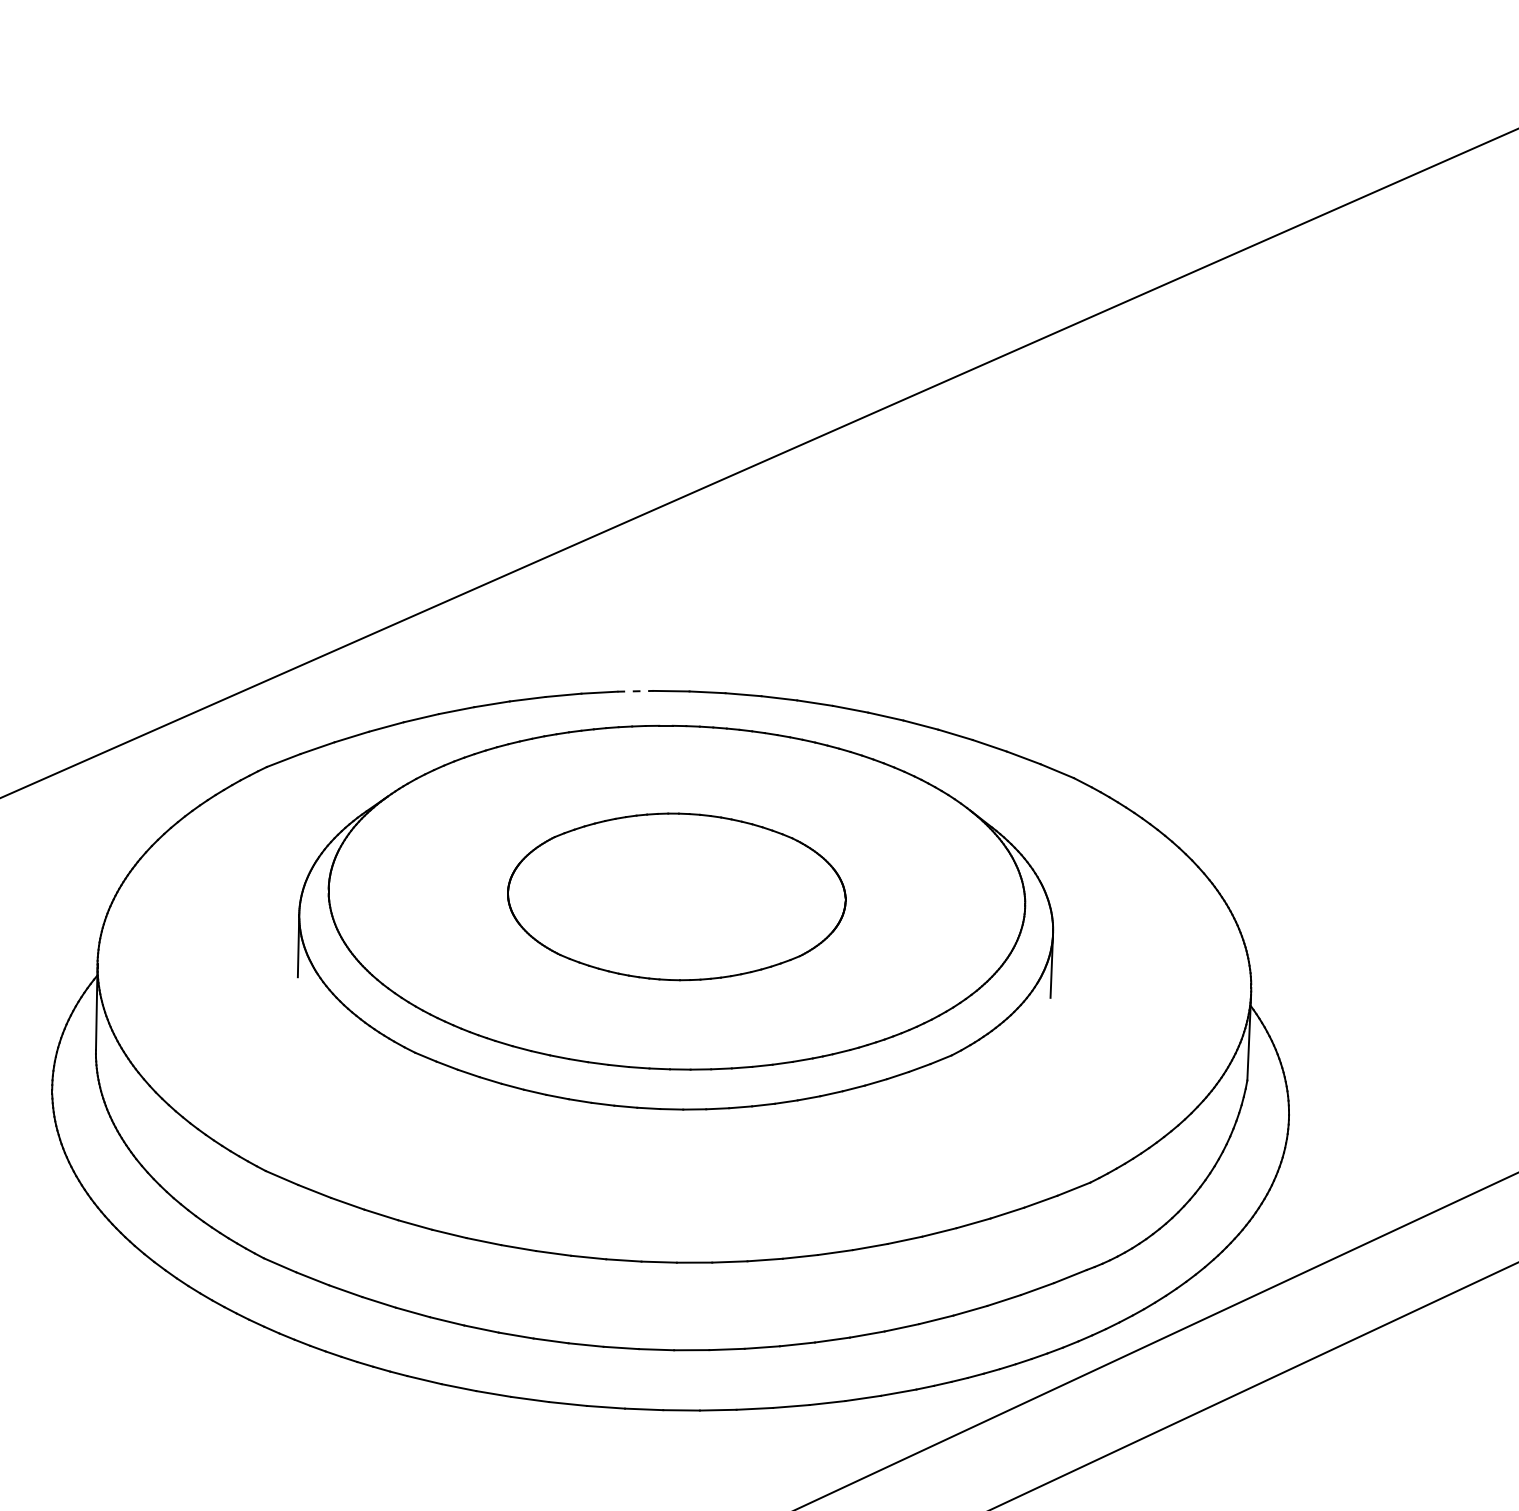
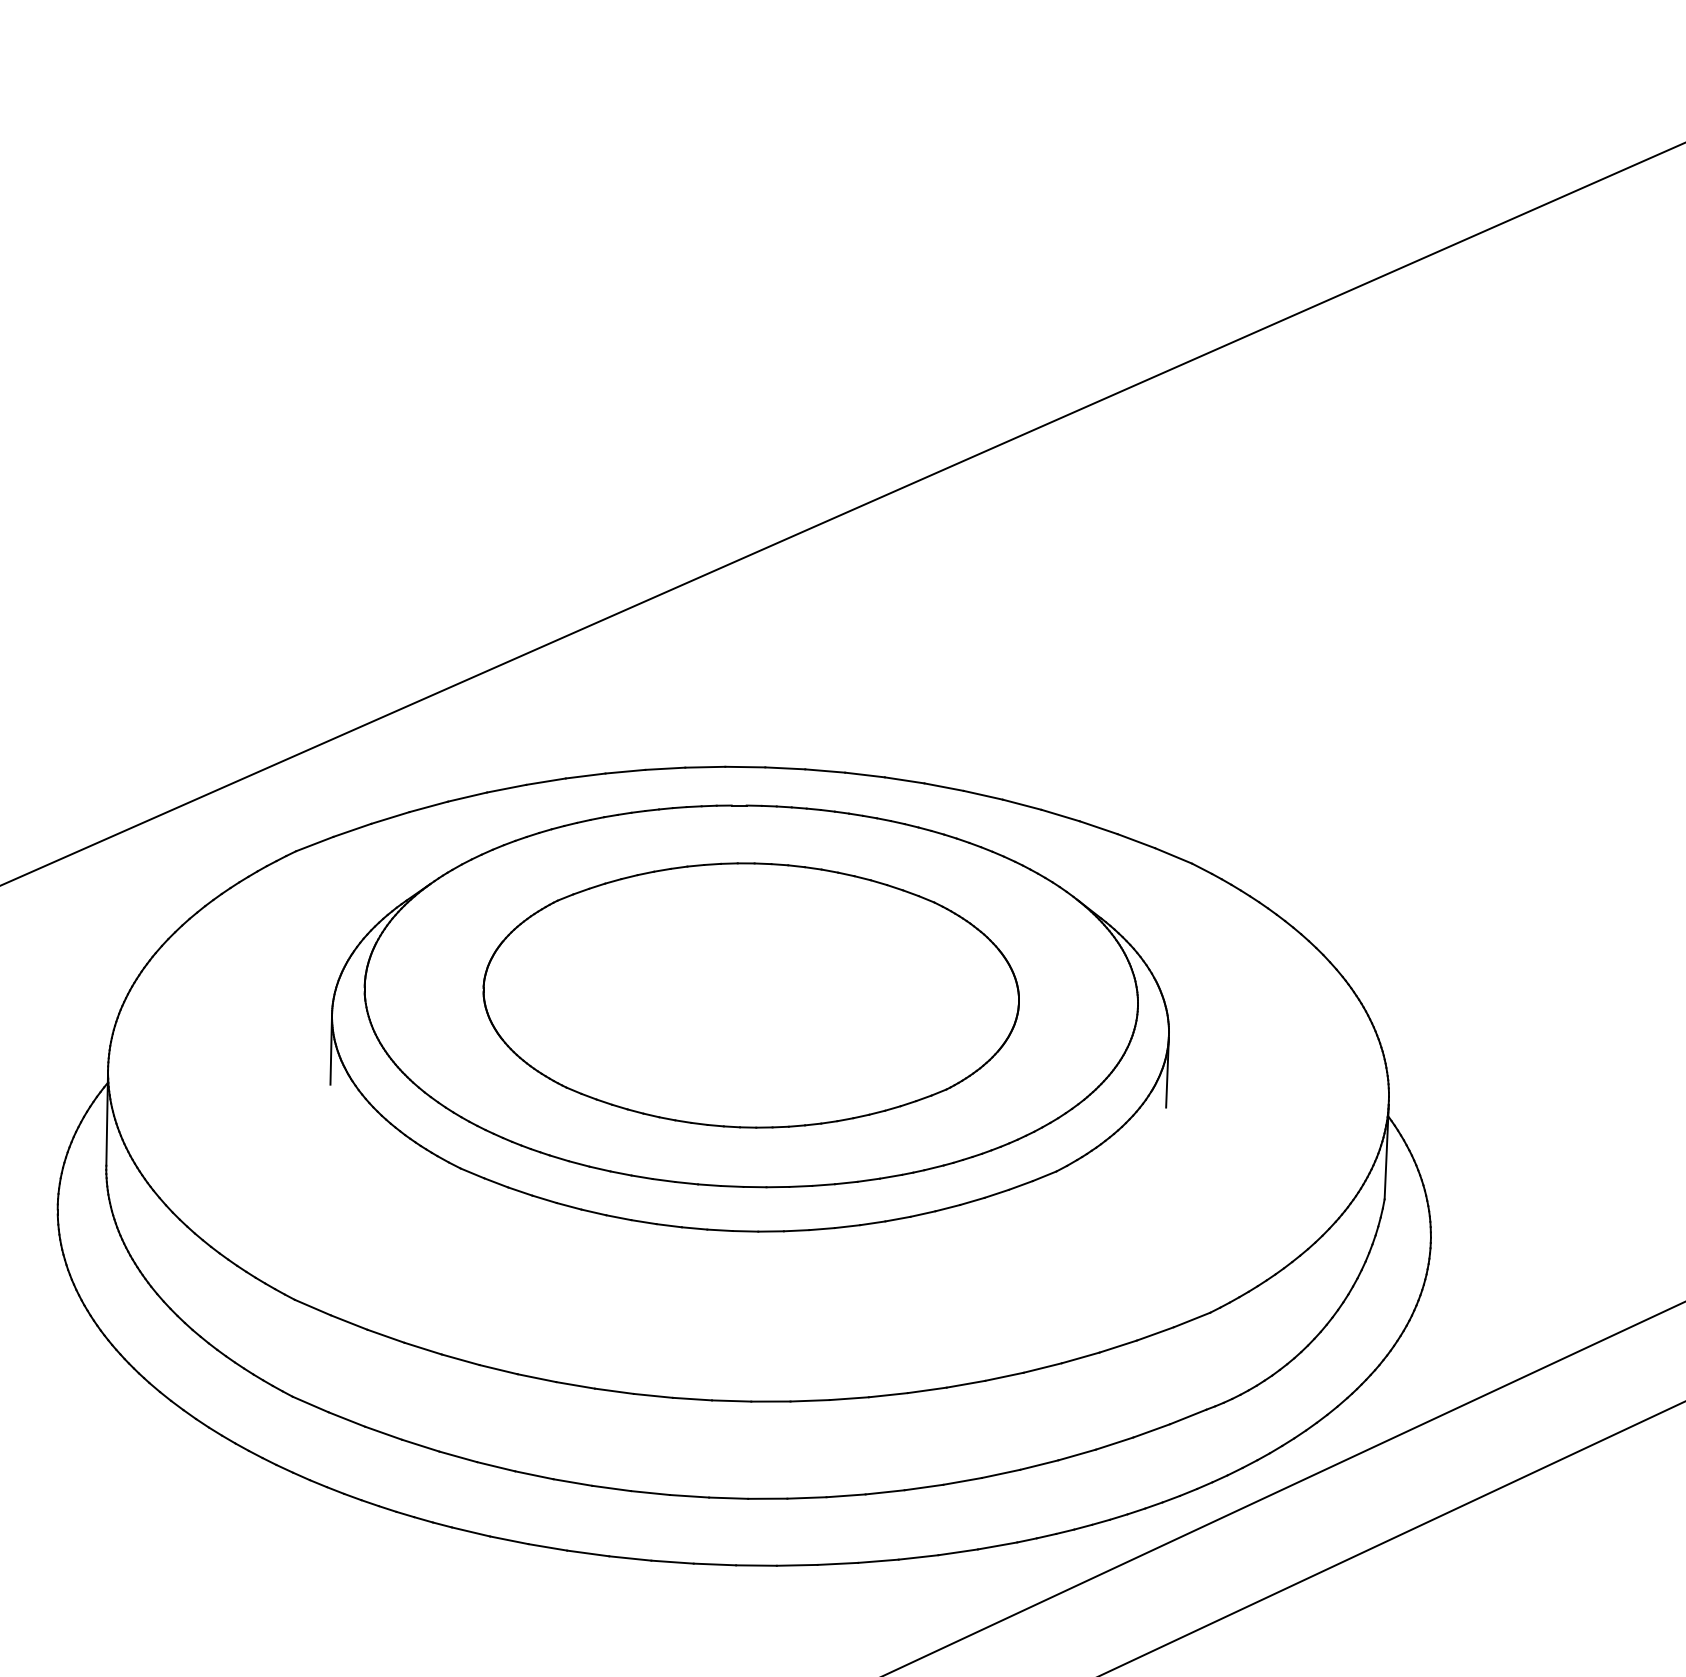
line: (635, 691) -> (705, 767), dashed -> solid
part: (676, 896) -> (750, 995), size x1.43

